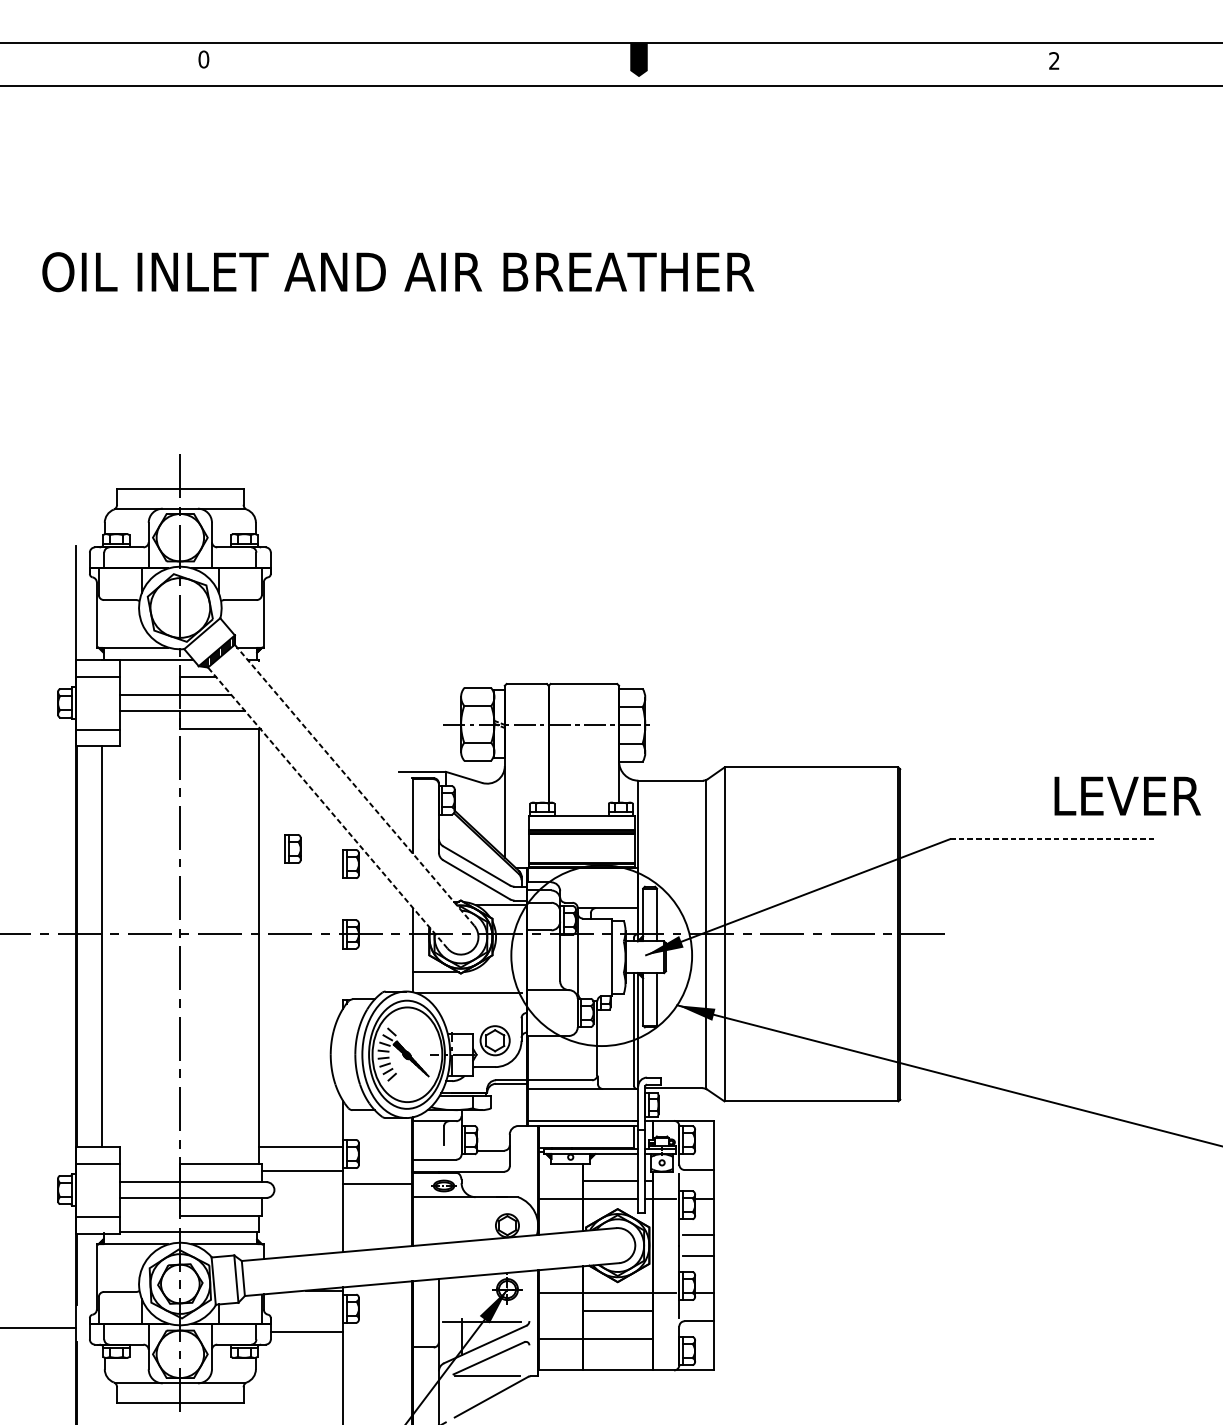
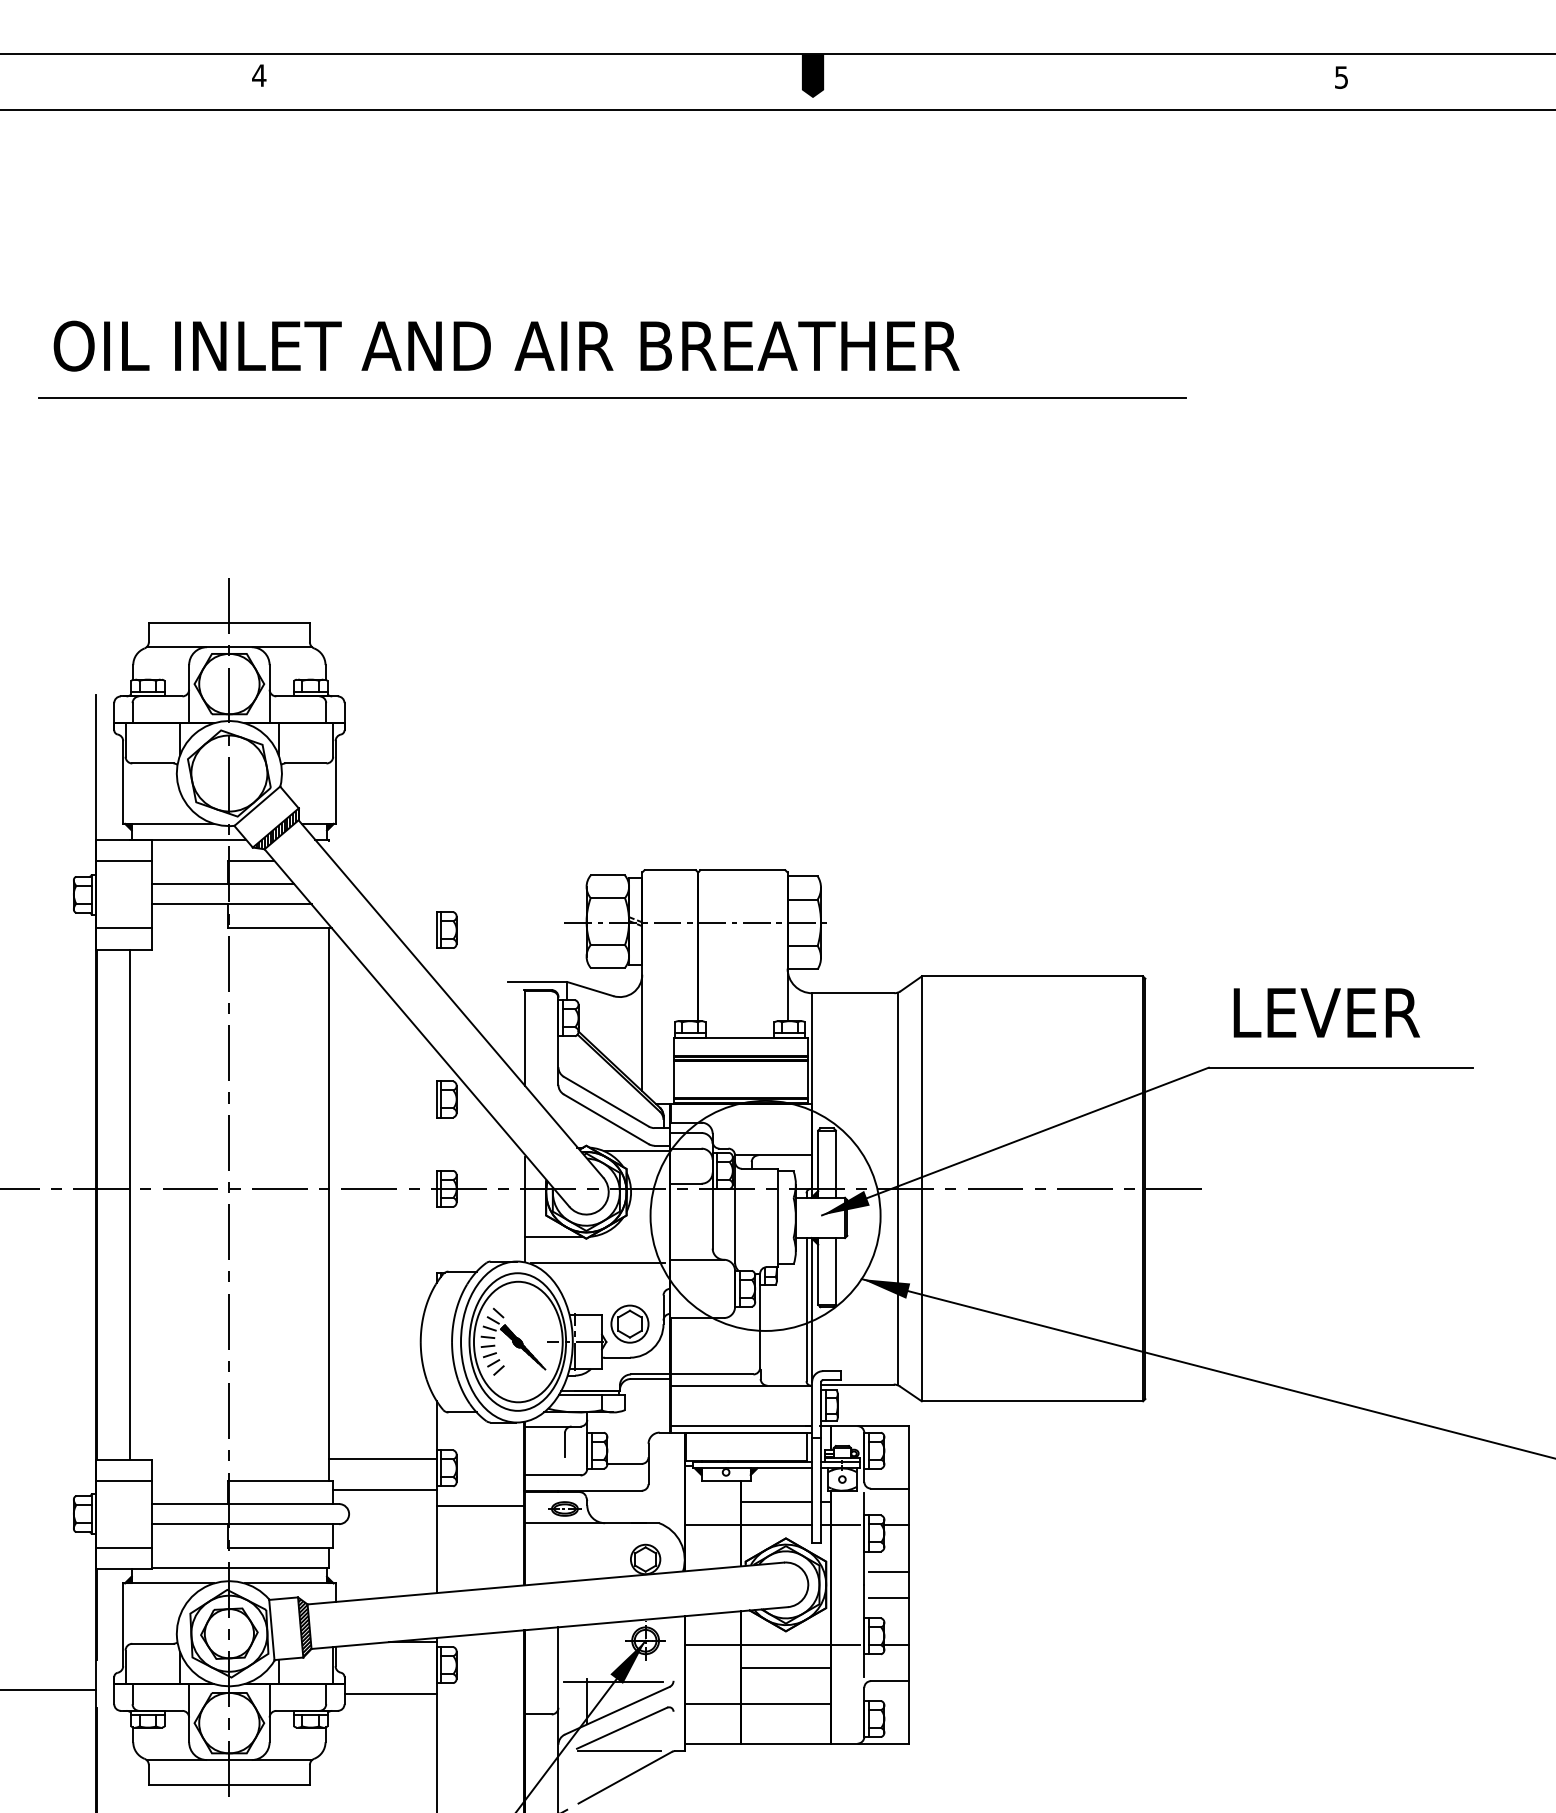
text: (204, 59) -> (259, 75), 0 -> 4
text: (1054, 60) -> (1341, 77), 2 -> 5
line: (480, 312) -> (611, 397), added
line: (354, 785) -> (451, 999), dashed -> solid
text: (1127, 795) -> (1326, 1012), moved
line: (327, 808) -> (416, 1028), dashed -> solid
line: (1054, 839) -> (1341, 1067), dashed -> solid
part: (292, 848) -> (446, 929), moved
hatch: (239, 1278) -> (304, 1626), added

